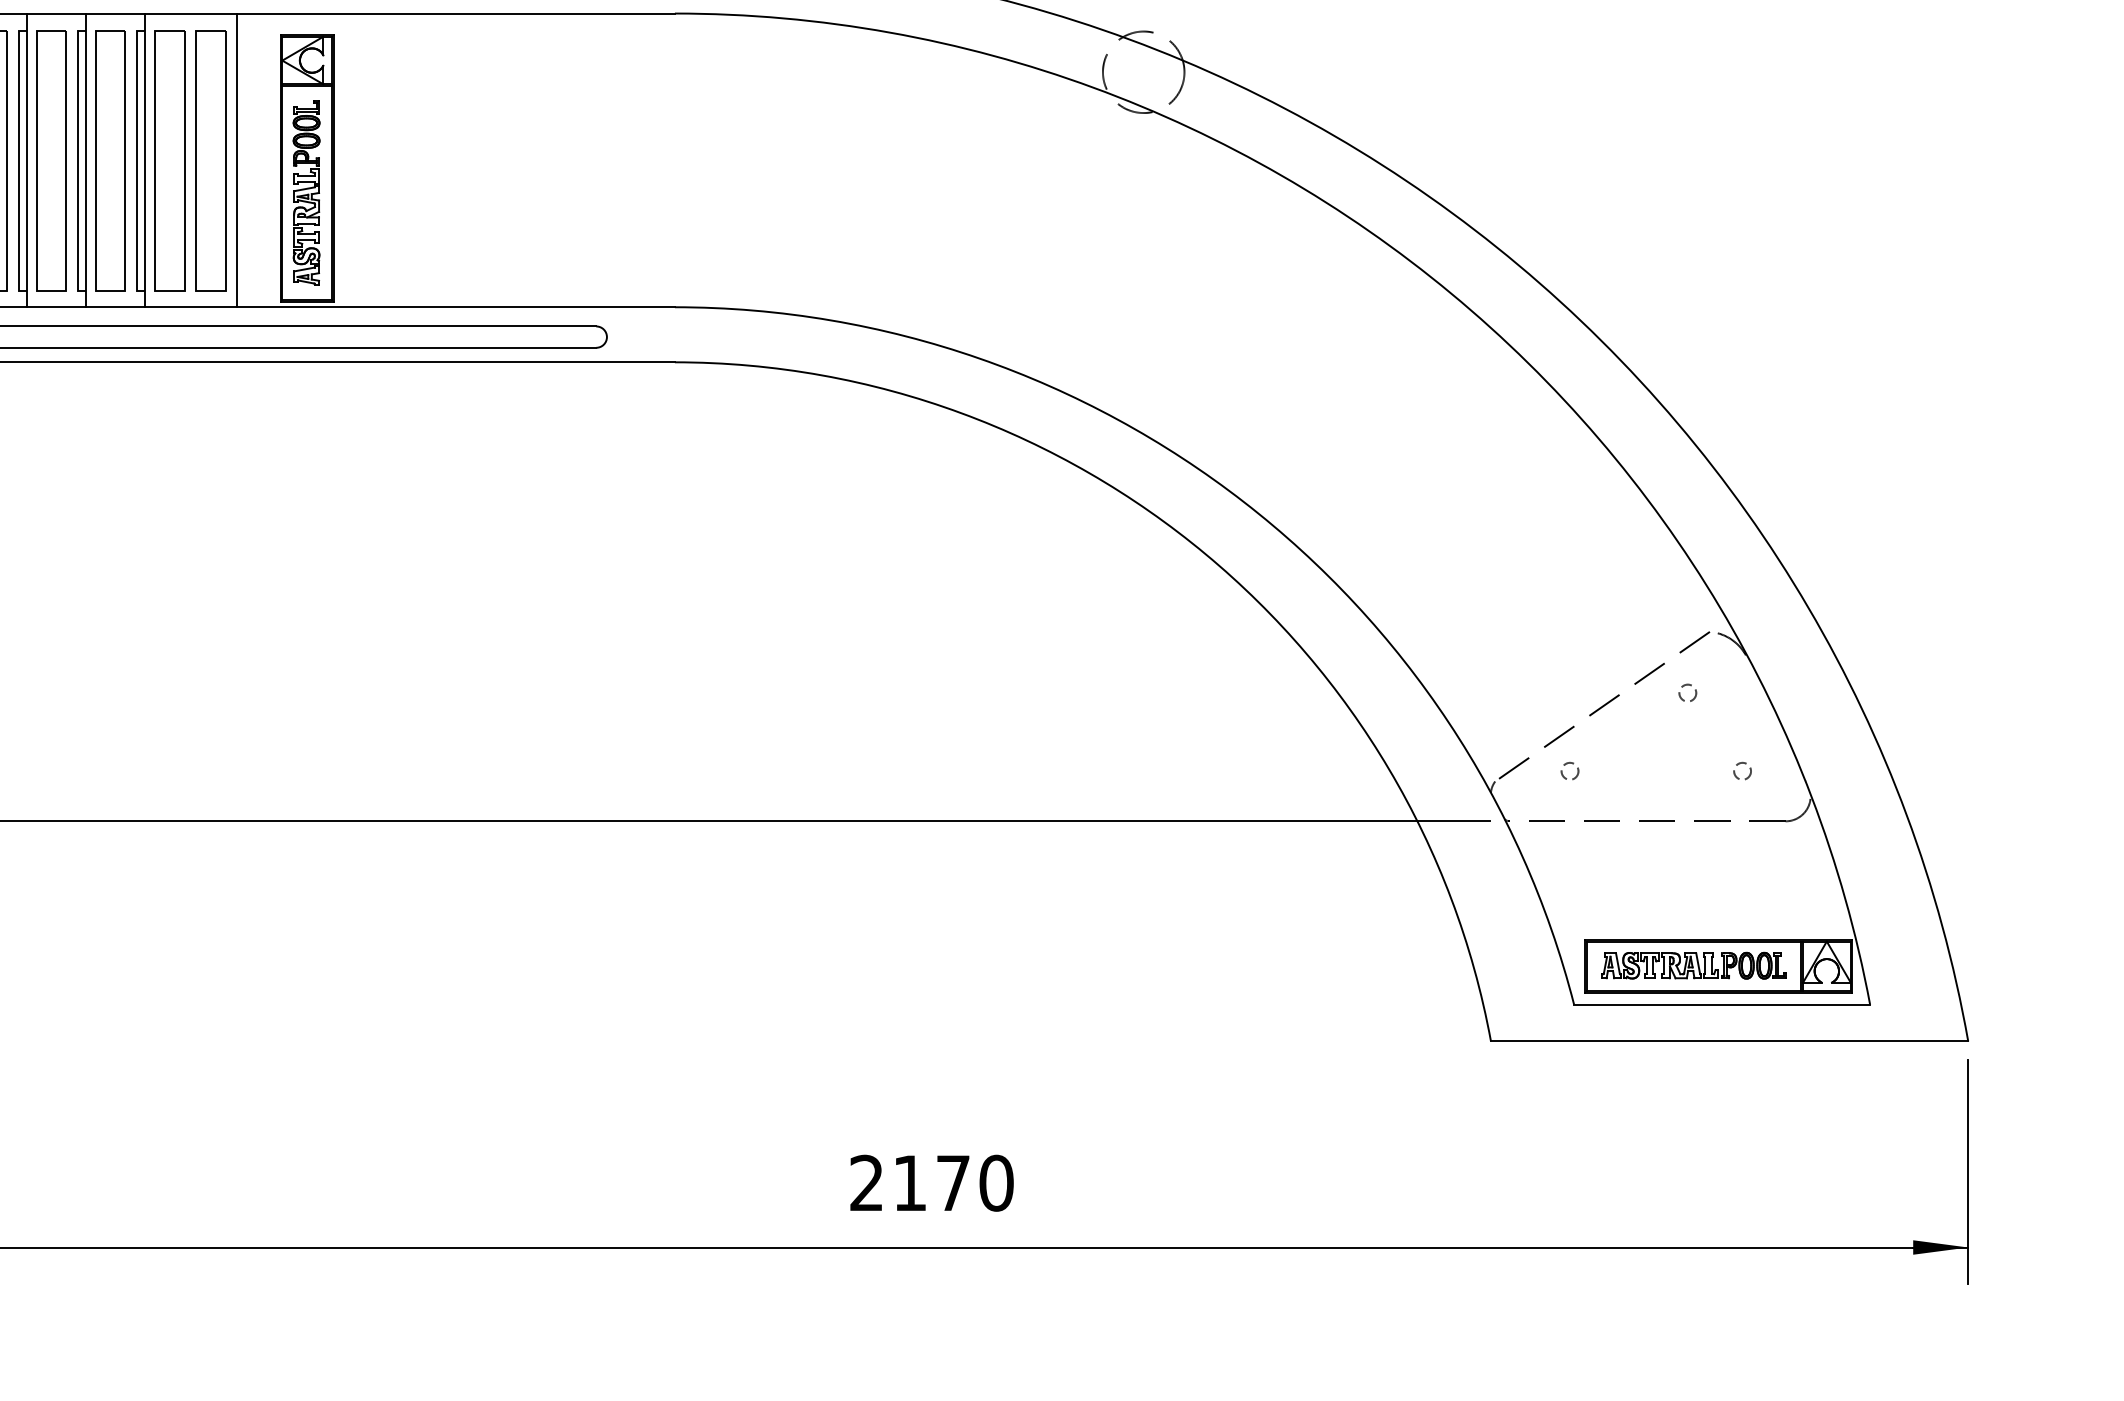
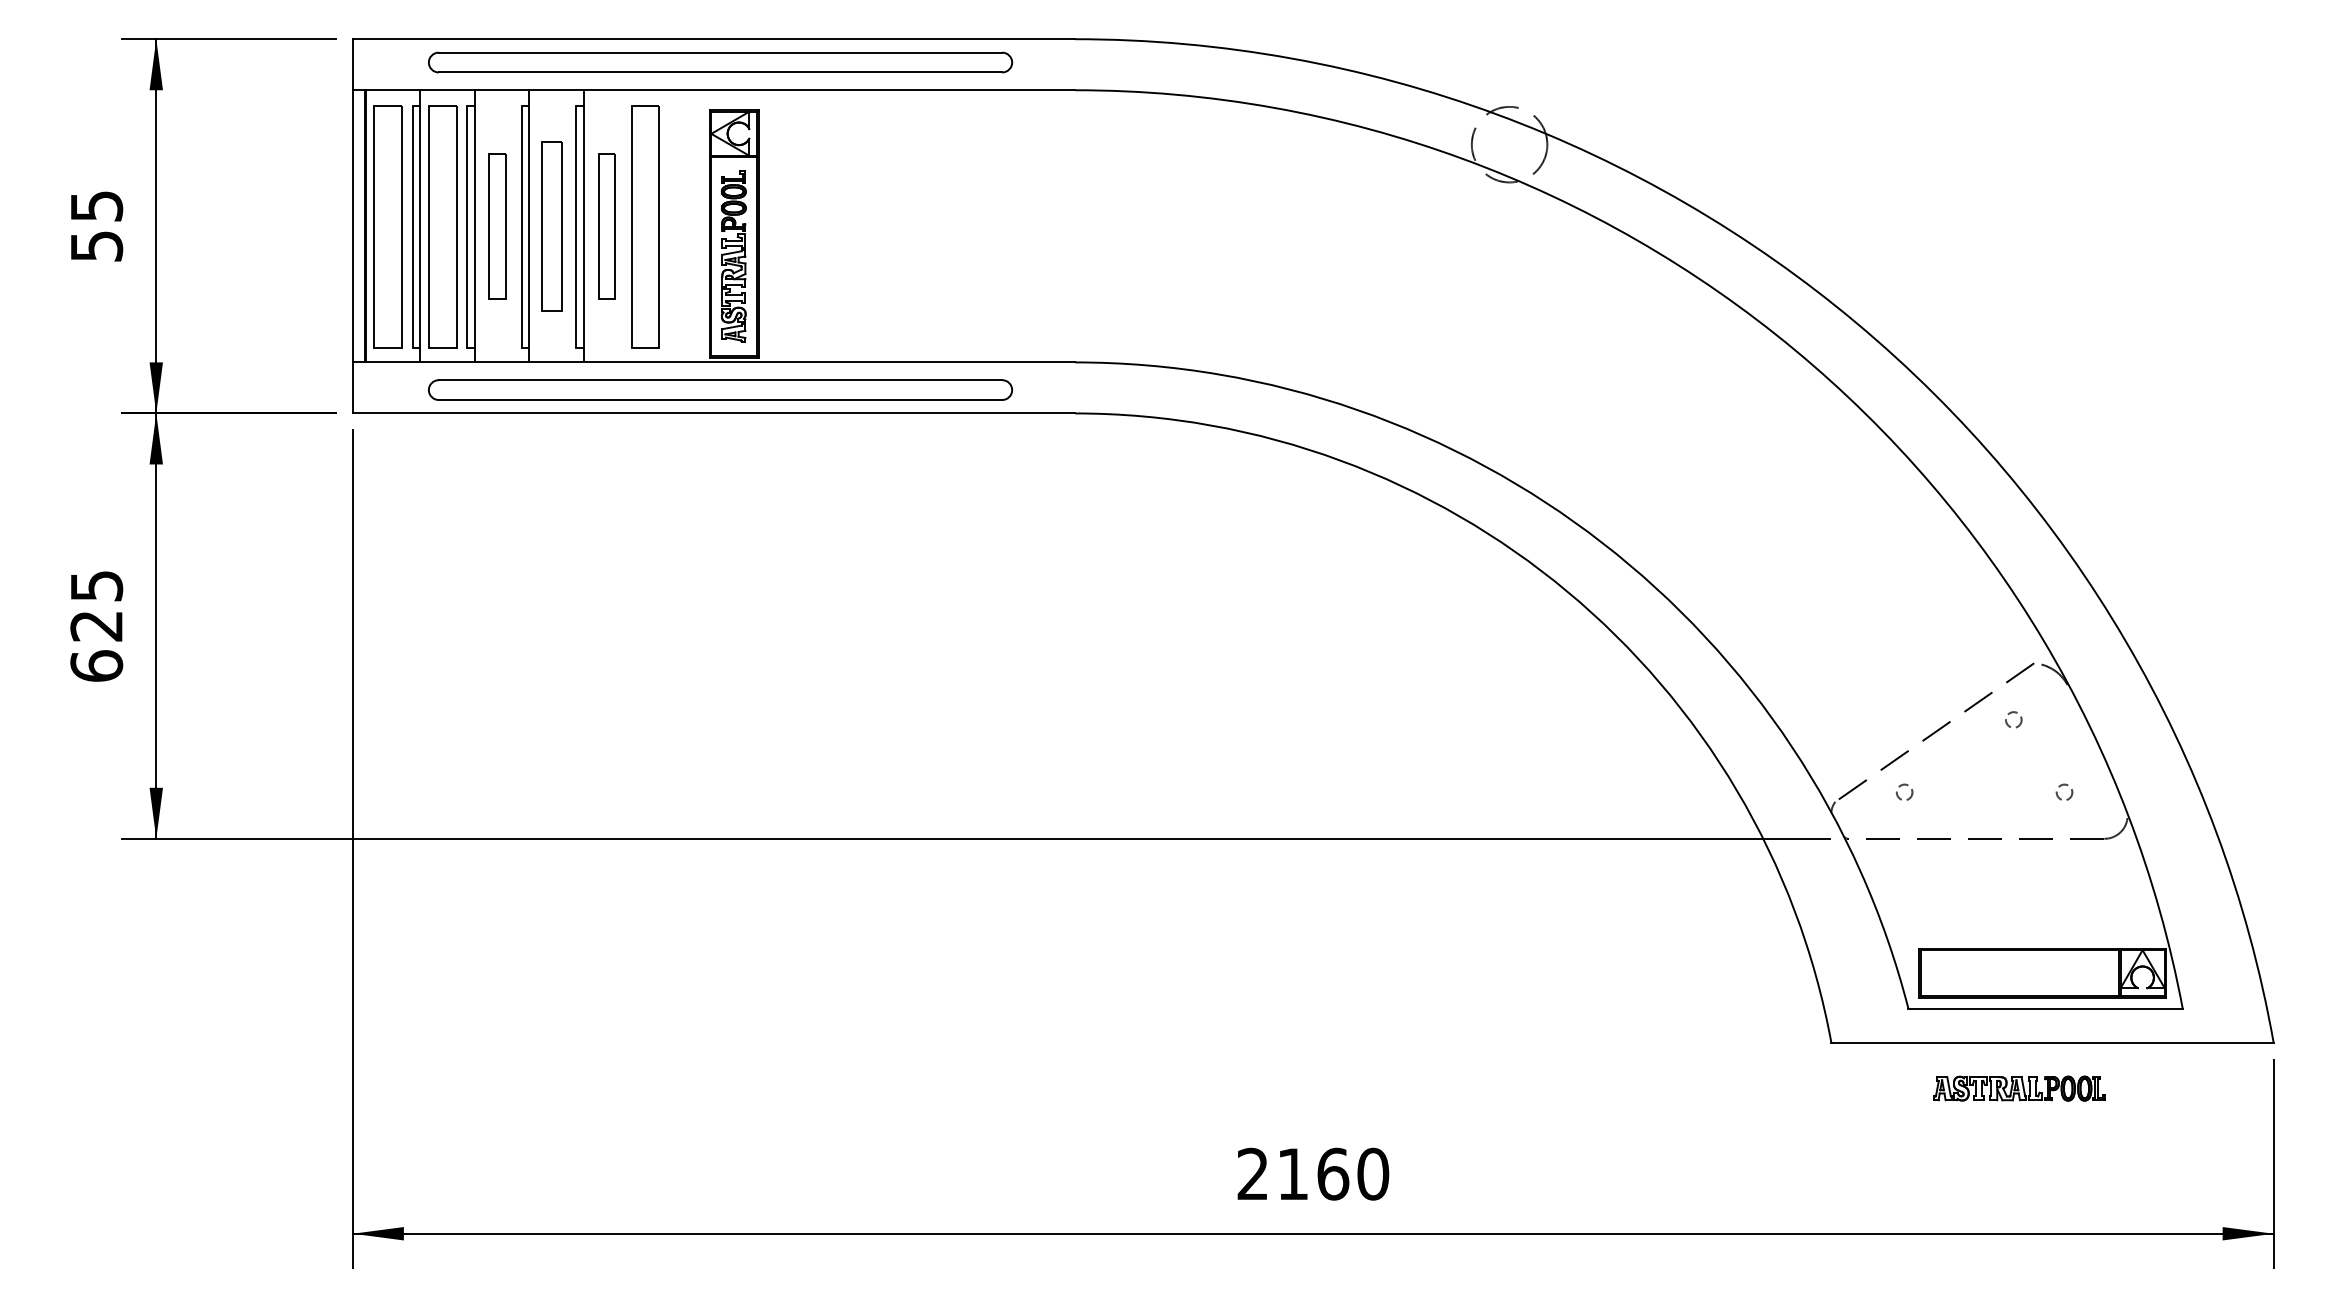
part: (51, 160) -> (497, 226), size x0.6
part: (109, 160) -> (551, 226), size x0.7
part: (169, 160) -> (606, 226), size x0.6
line: (237, 160) -> (669, 226), removed
part: (1693, 965) -> (2019, 1088), moved
text: (953, 1182) -> (1333, 1173), 2170 -> 2160

